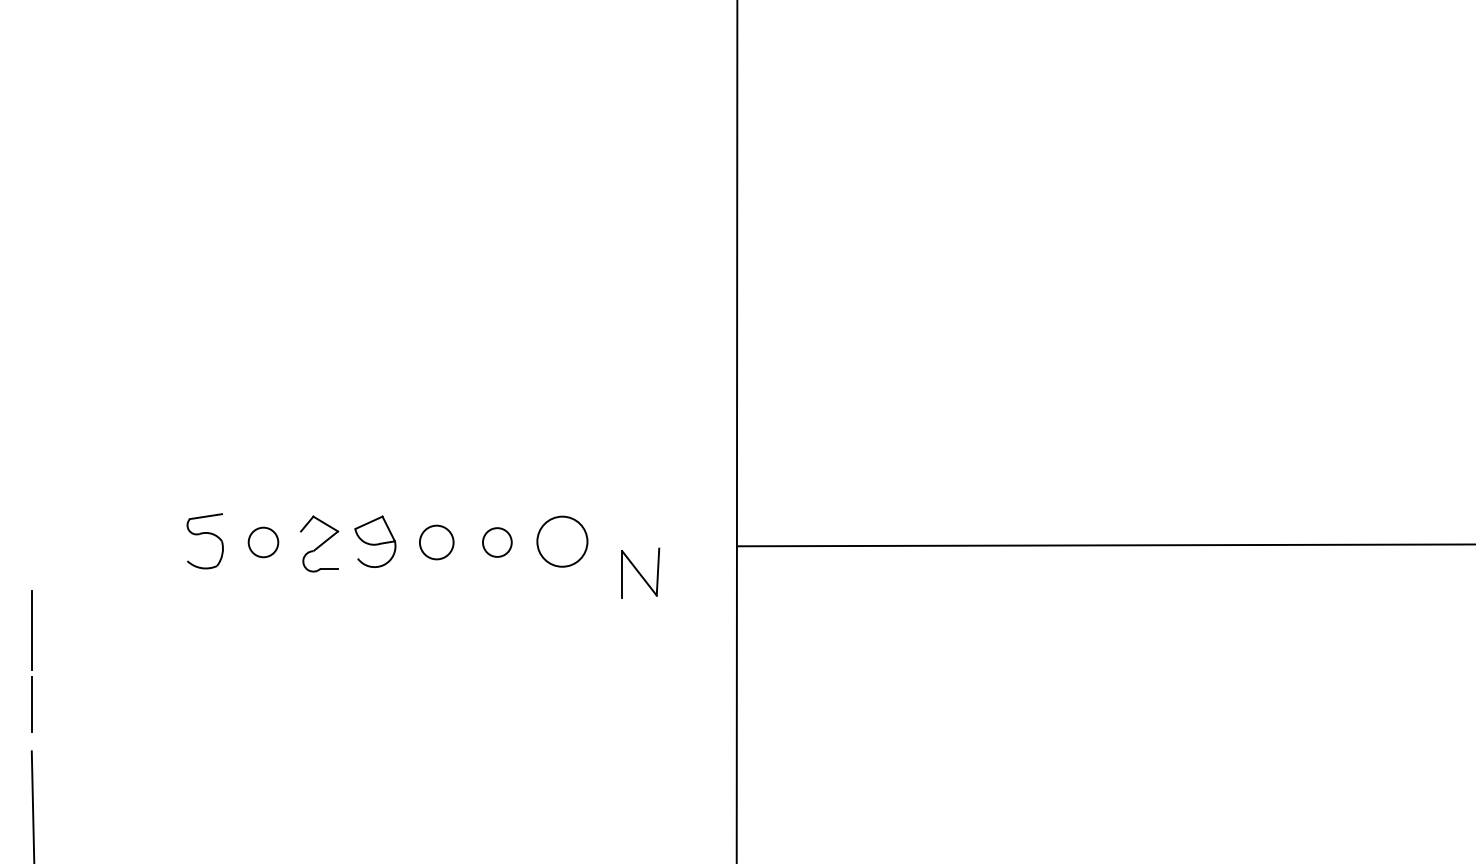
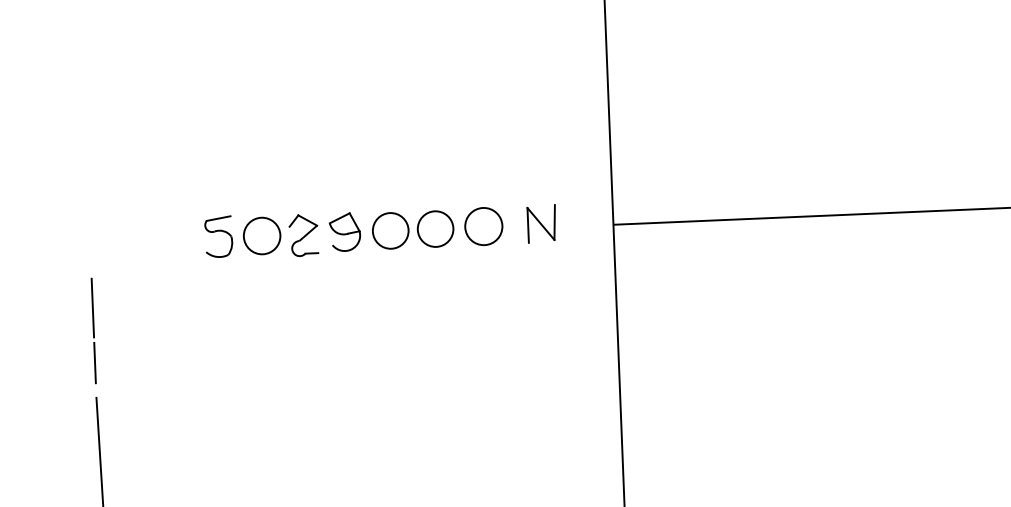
circle: (263, 542) -> (262, 236), size x1.67
circle: (436, 542) -> (390, 230), size x1.43
circle: (497, 542) -> (435, 229), size x1.67
part: (640, 572) -> (541, 223), moved

